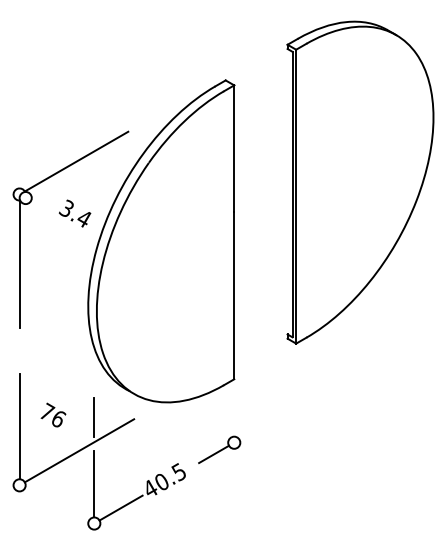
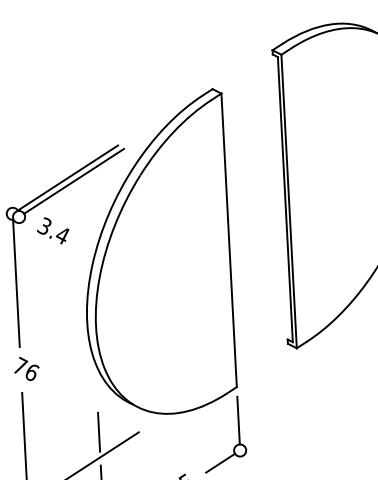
line: (82, 165) -> (74, 181), added
text: (74, 213) -> (52, 230), moved
line: (234, 412) -> (238, 420), added
text: (53, 414) -> (26, 368), moved

